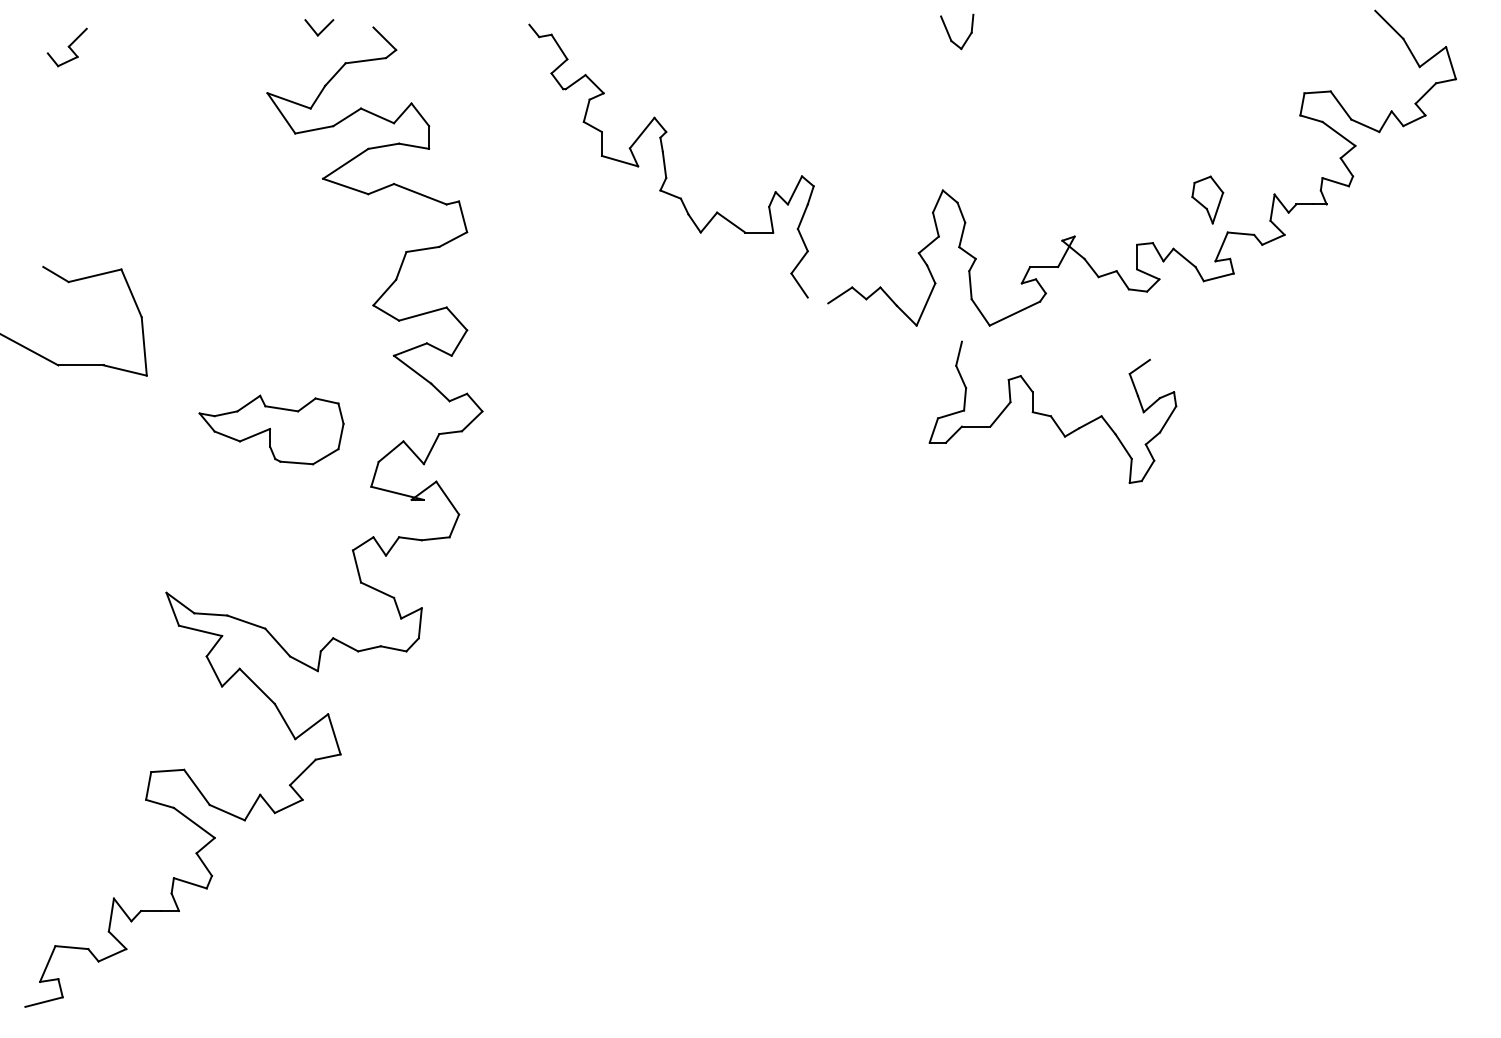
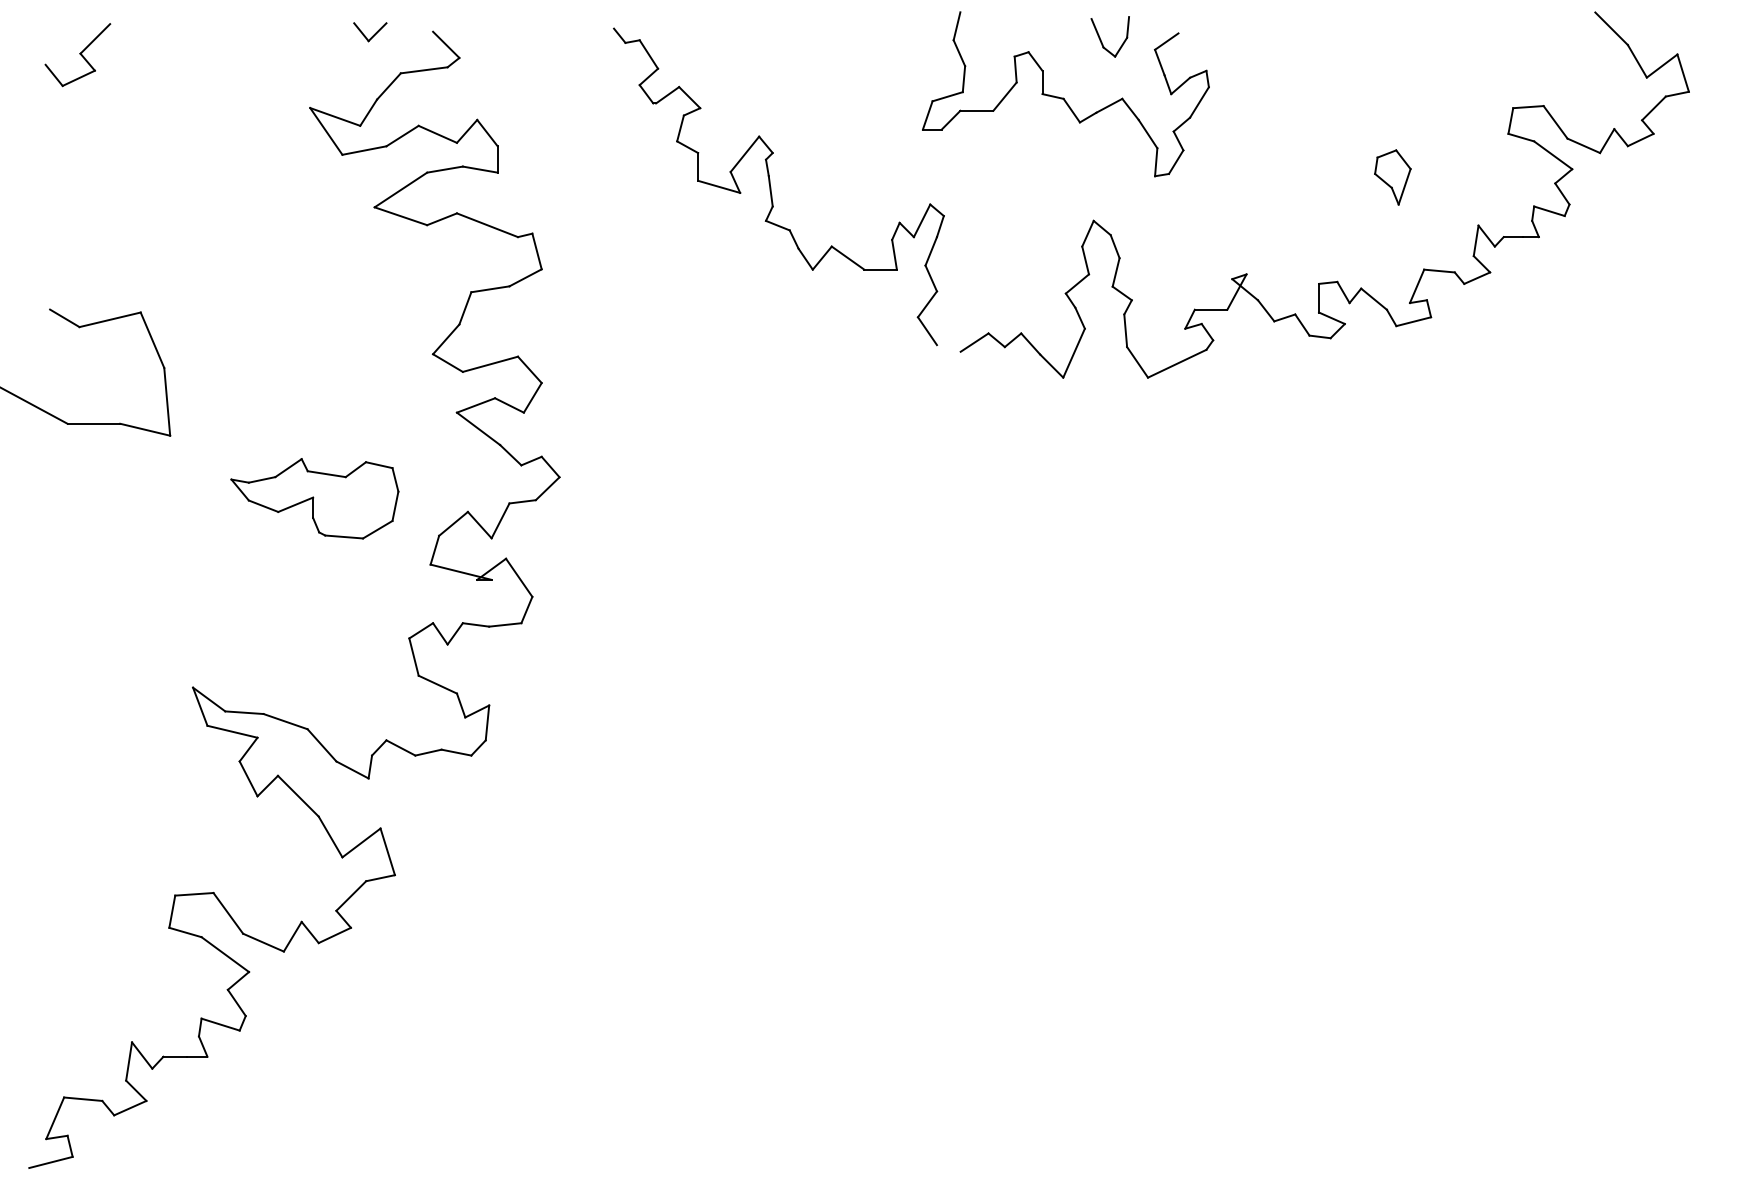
part: (67, 47) -> (78, 55), size x1.43
part: (1207, 199) -> (1392, 176), moved
part: (1052, 411) -> (1065, 93), moved

